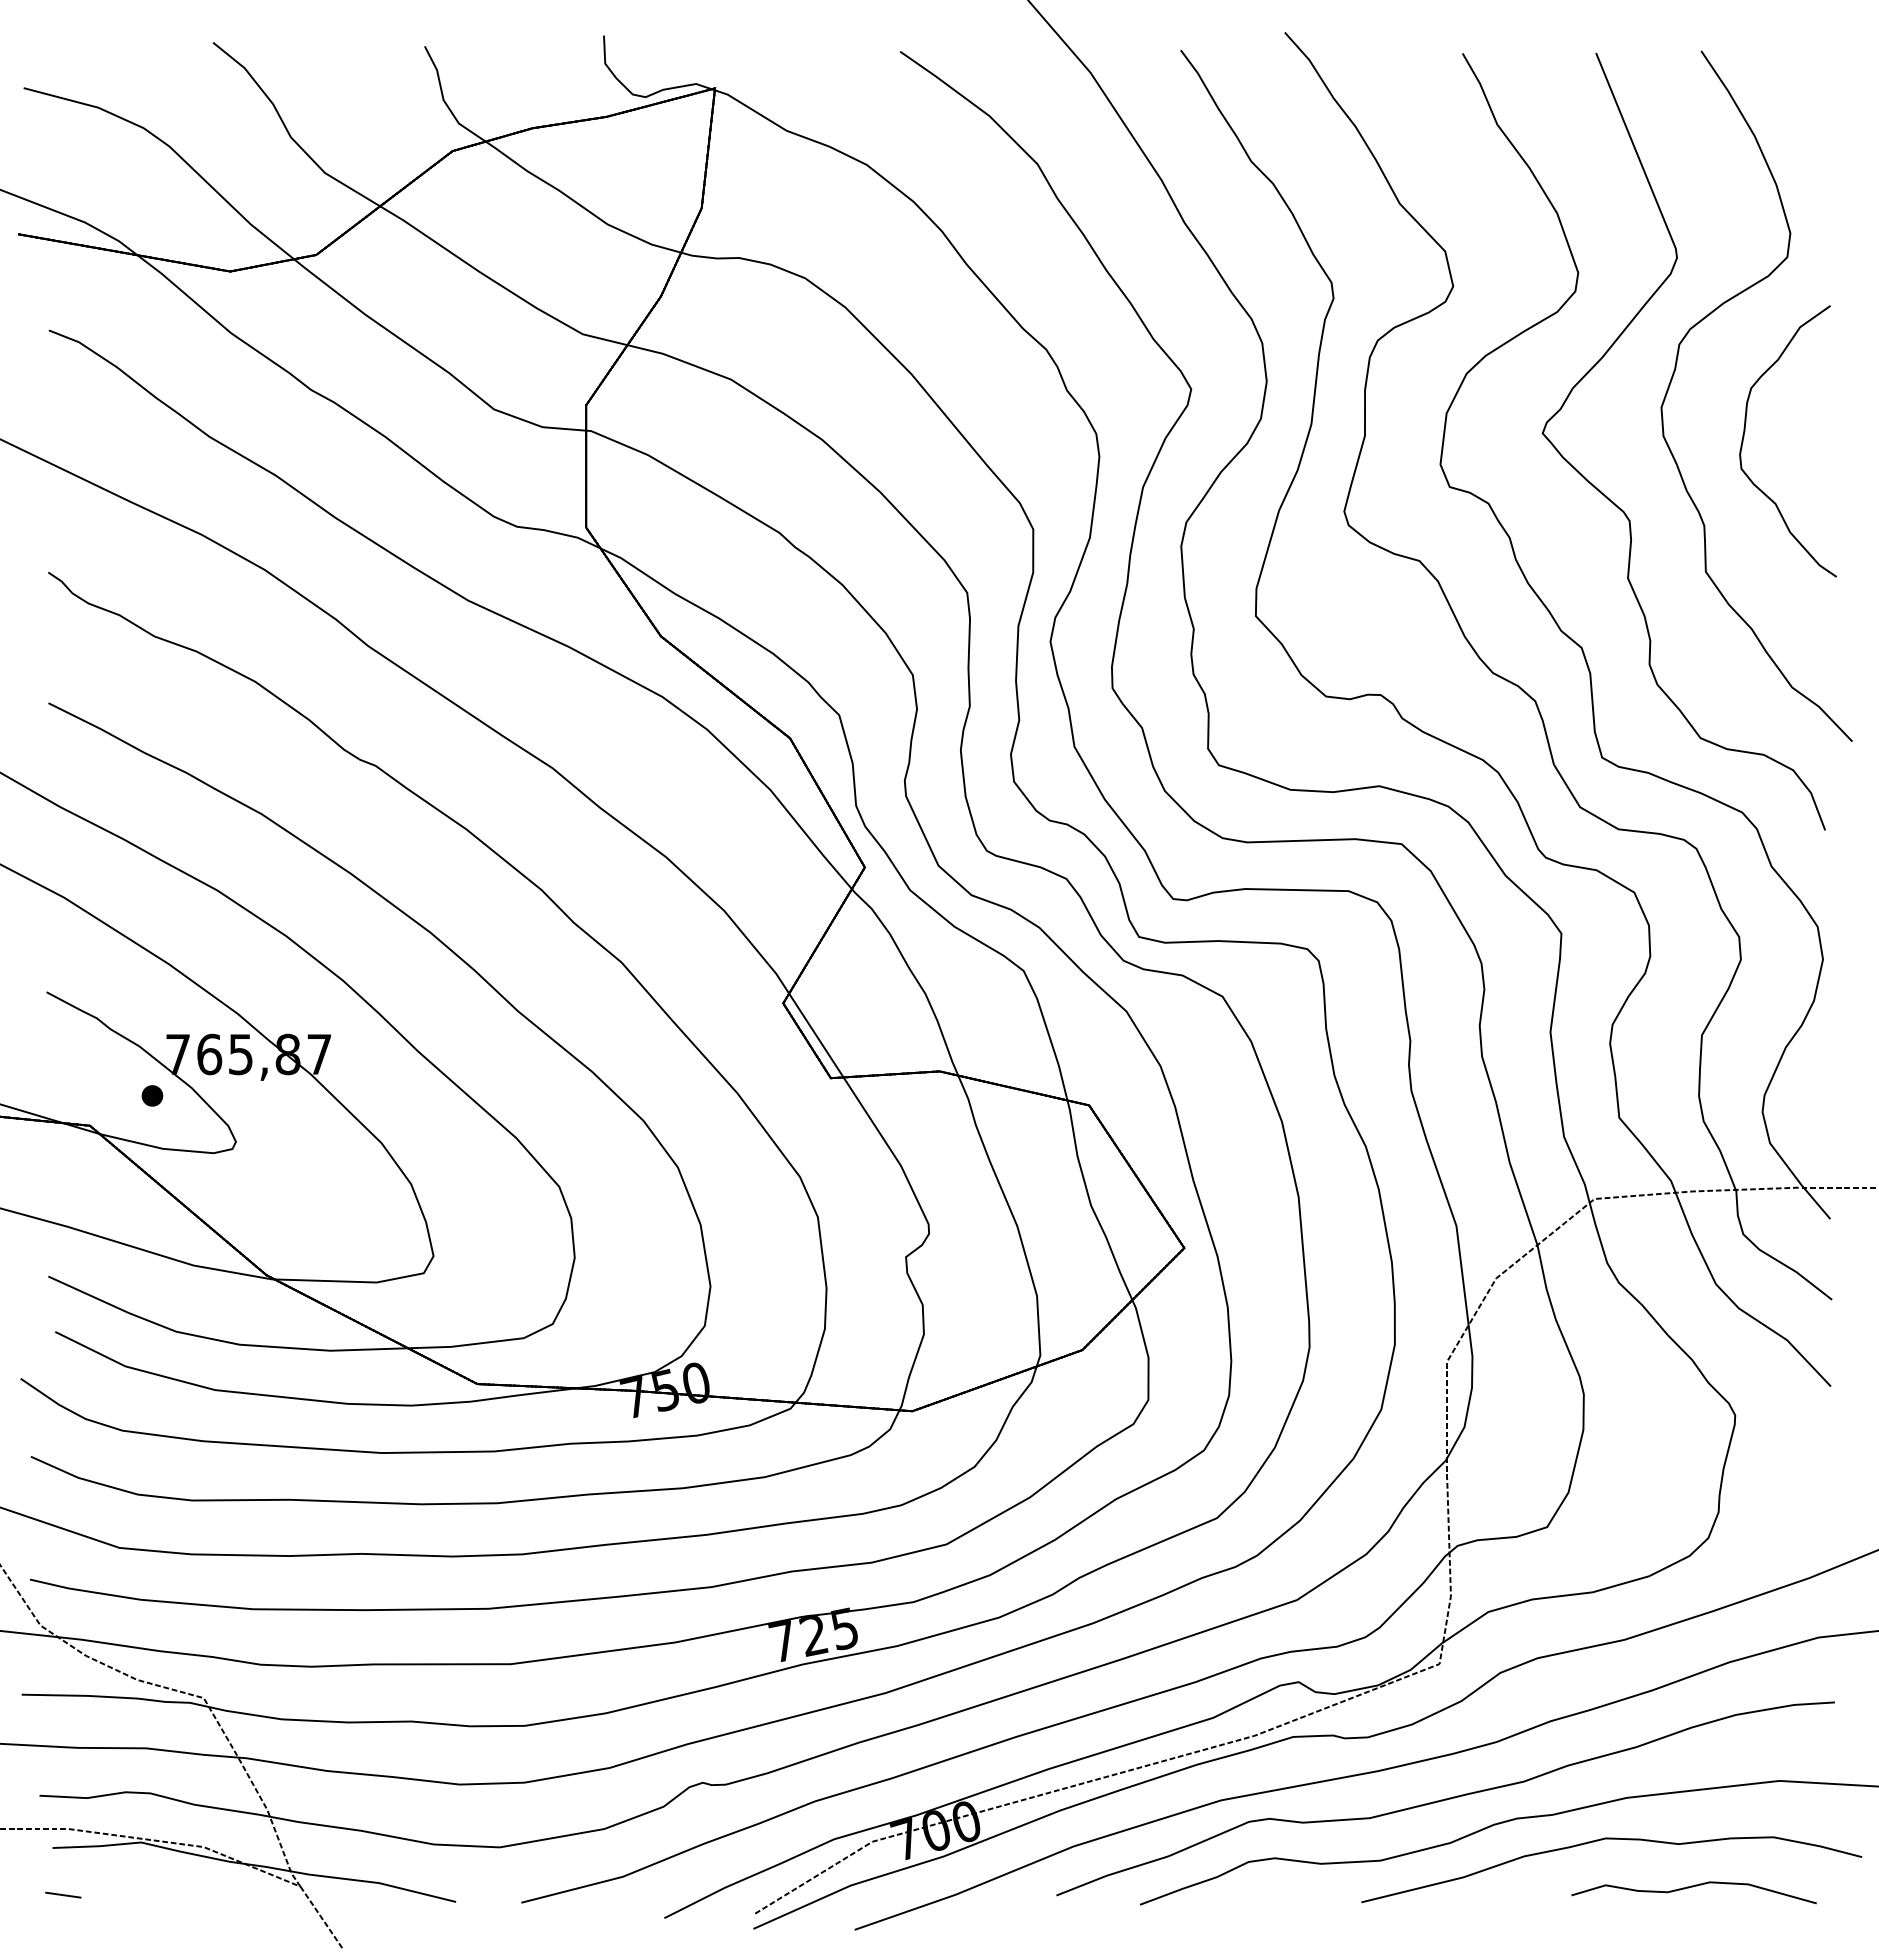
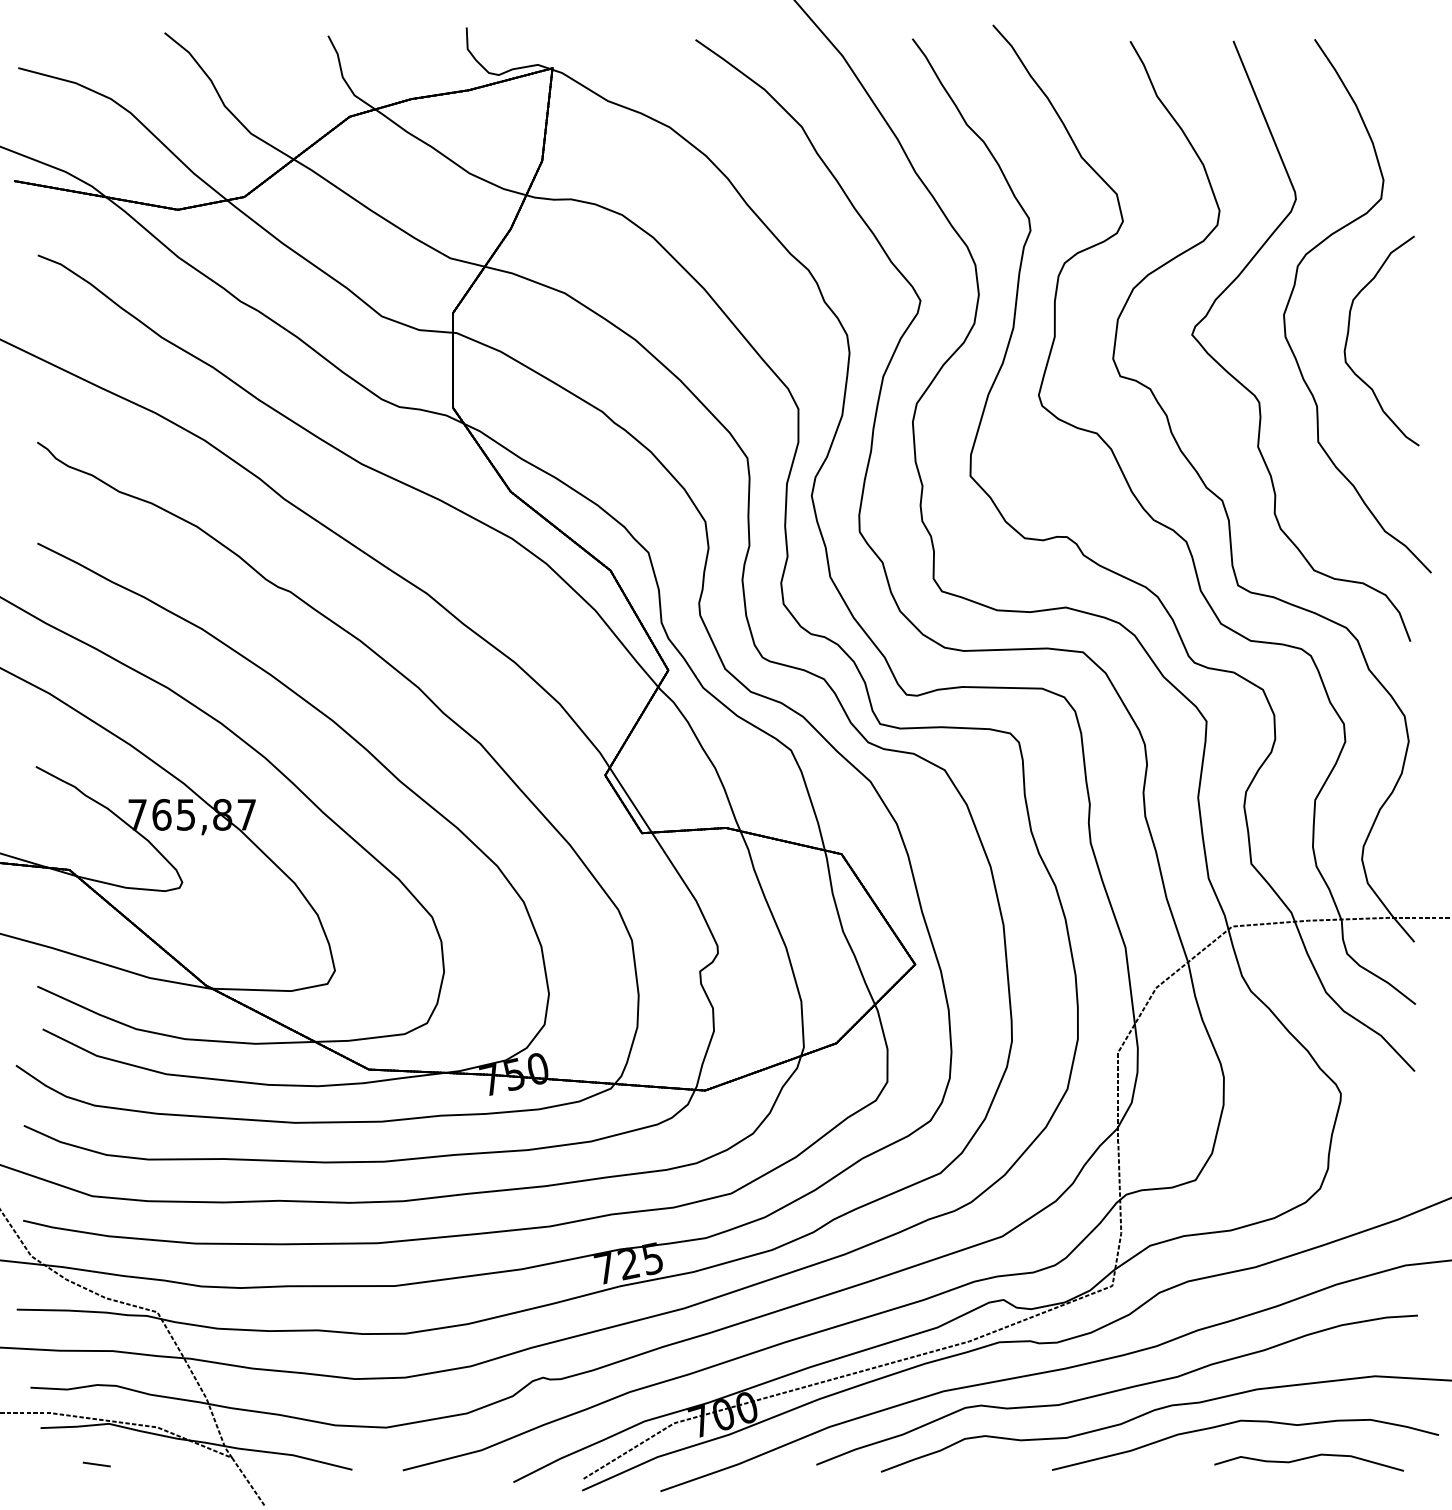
part: (152, 1095) -> (117, 846), removed
line: (63, 1894) -> (96, 1464), moved

